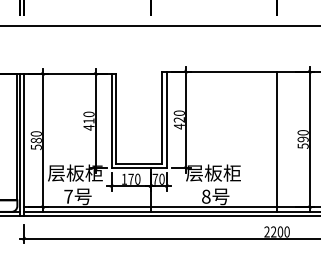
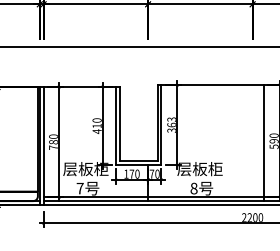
text: (178, 120) -> (171, 125), 420 -> 363
line: (276, 142) -> (263, 143), moved
text: (36, 147) -> (53, 147), 580 -> 780

